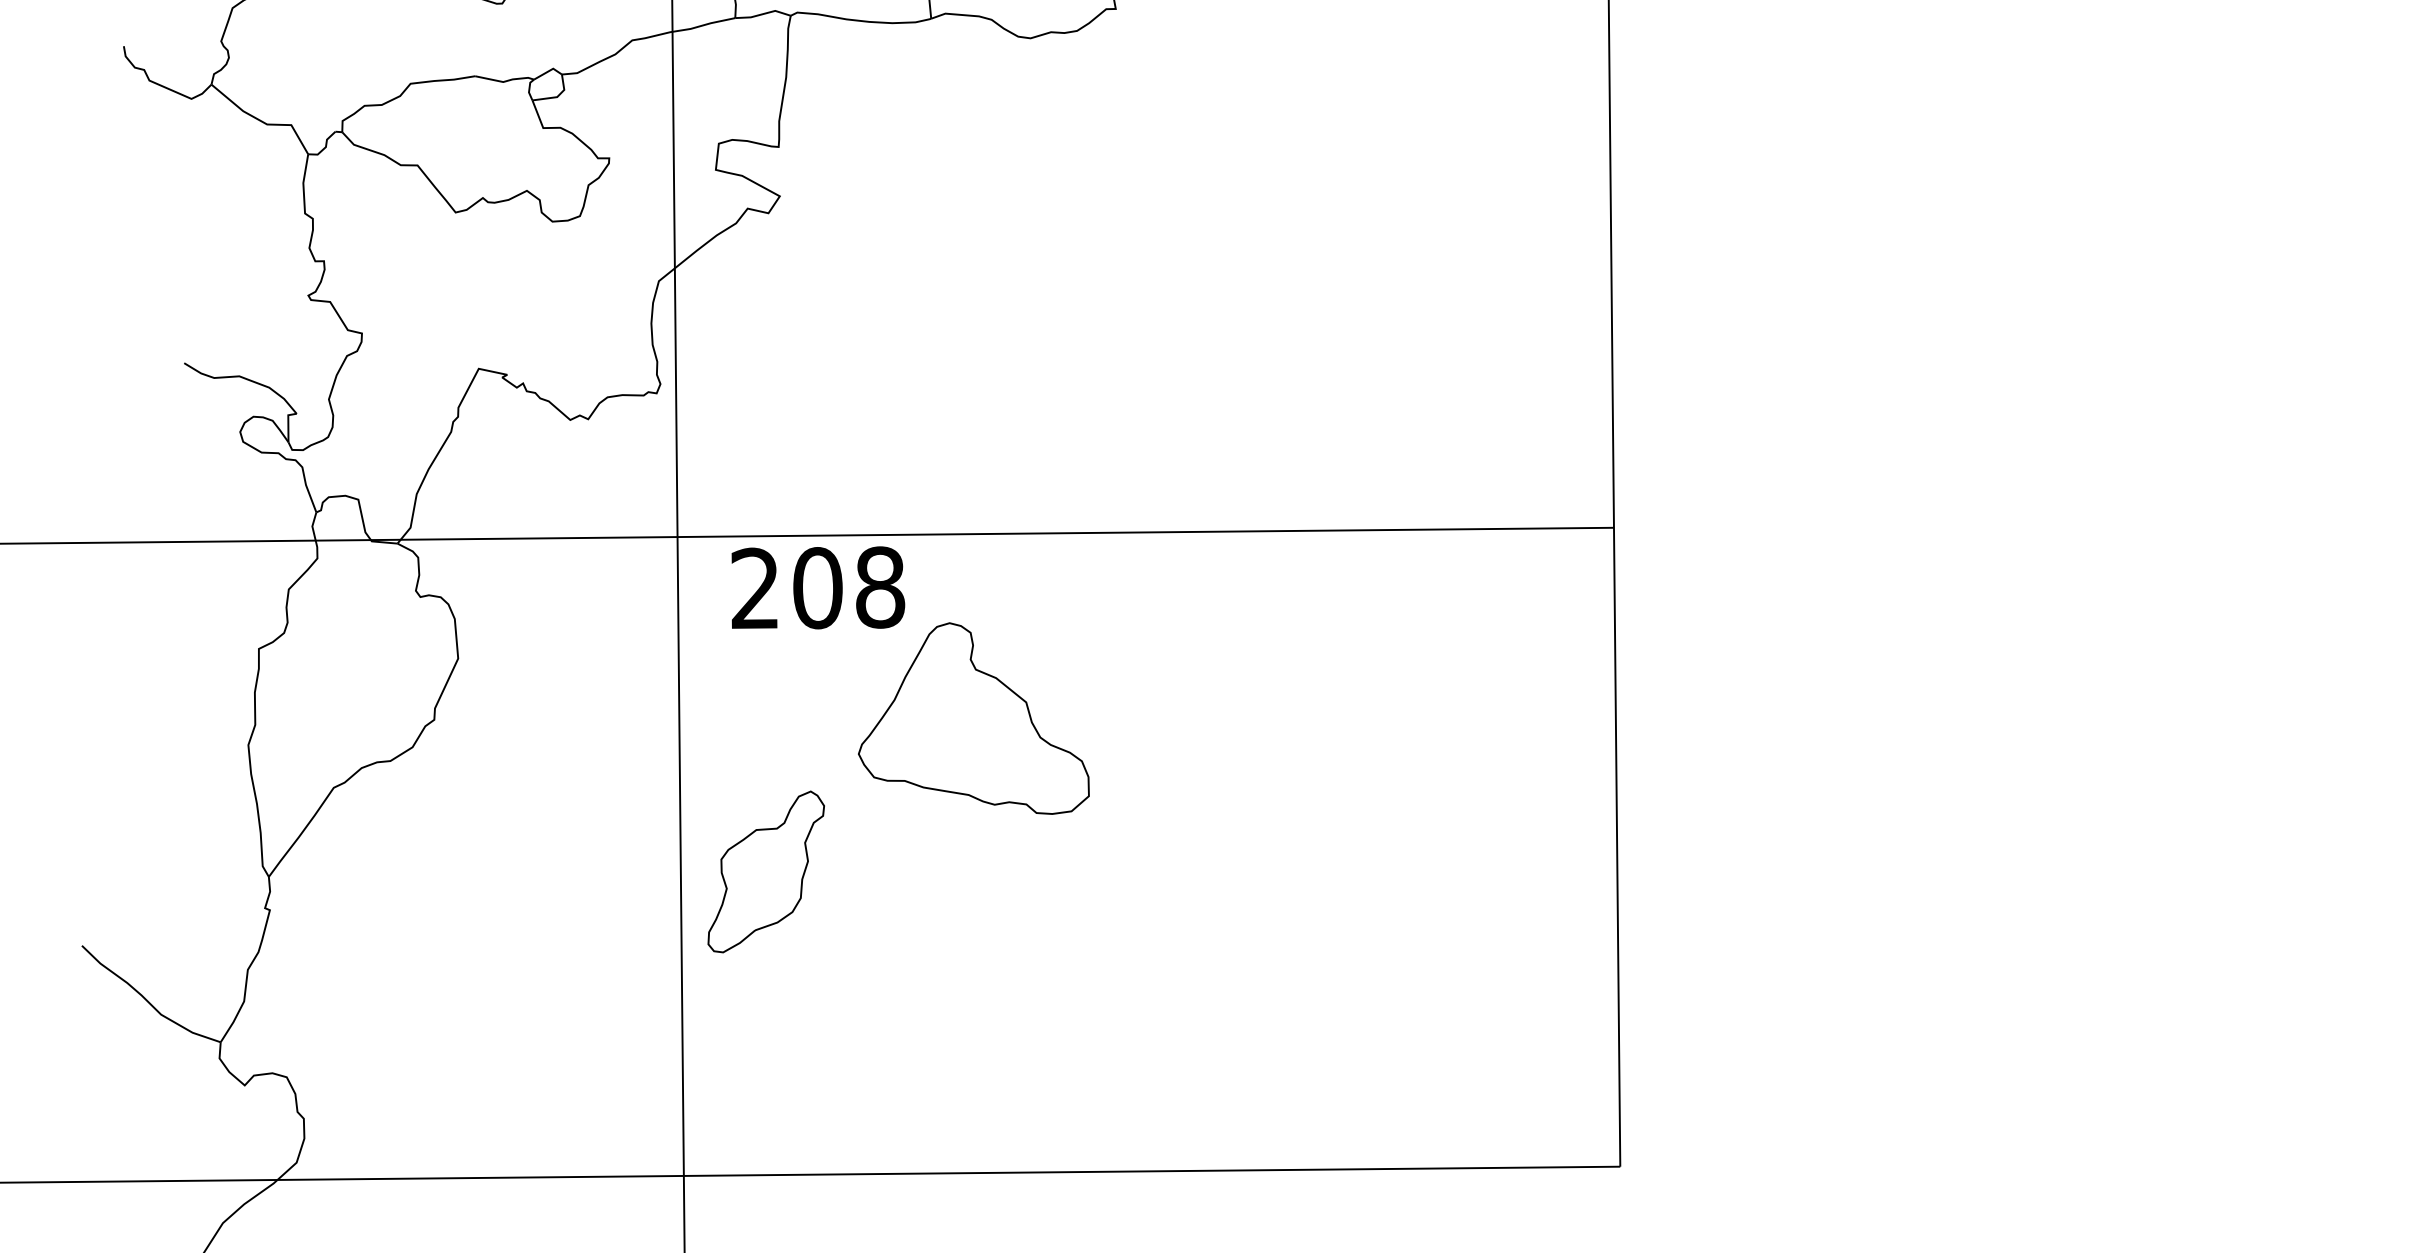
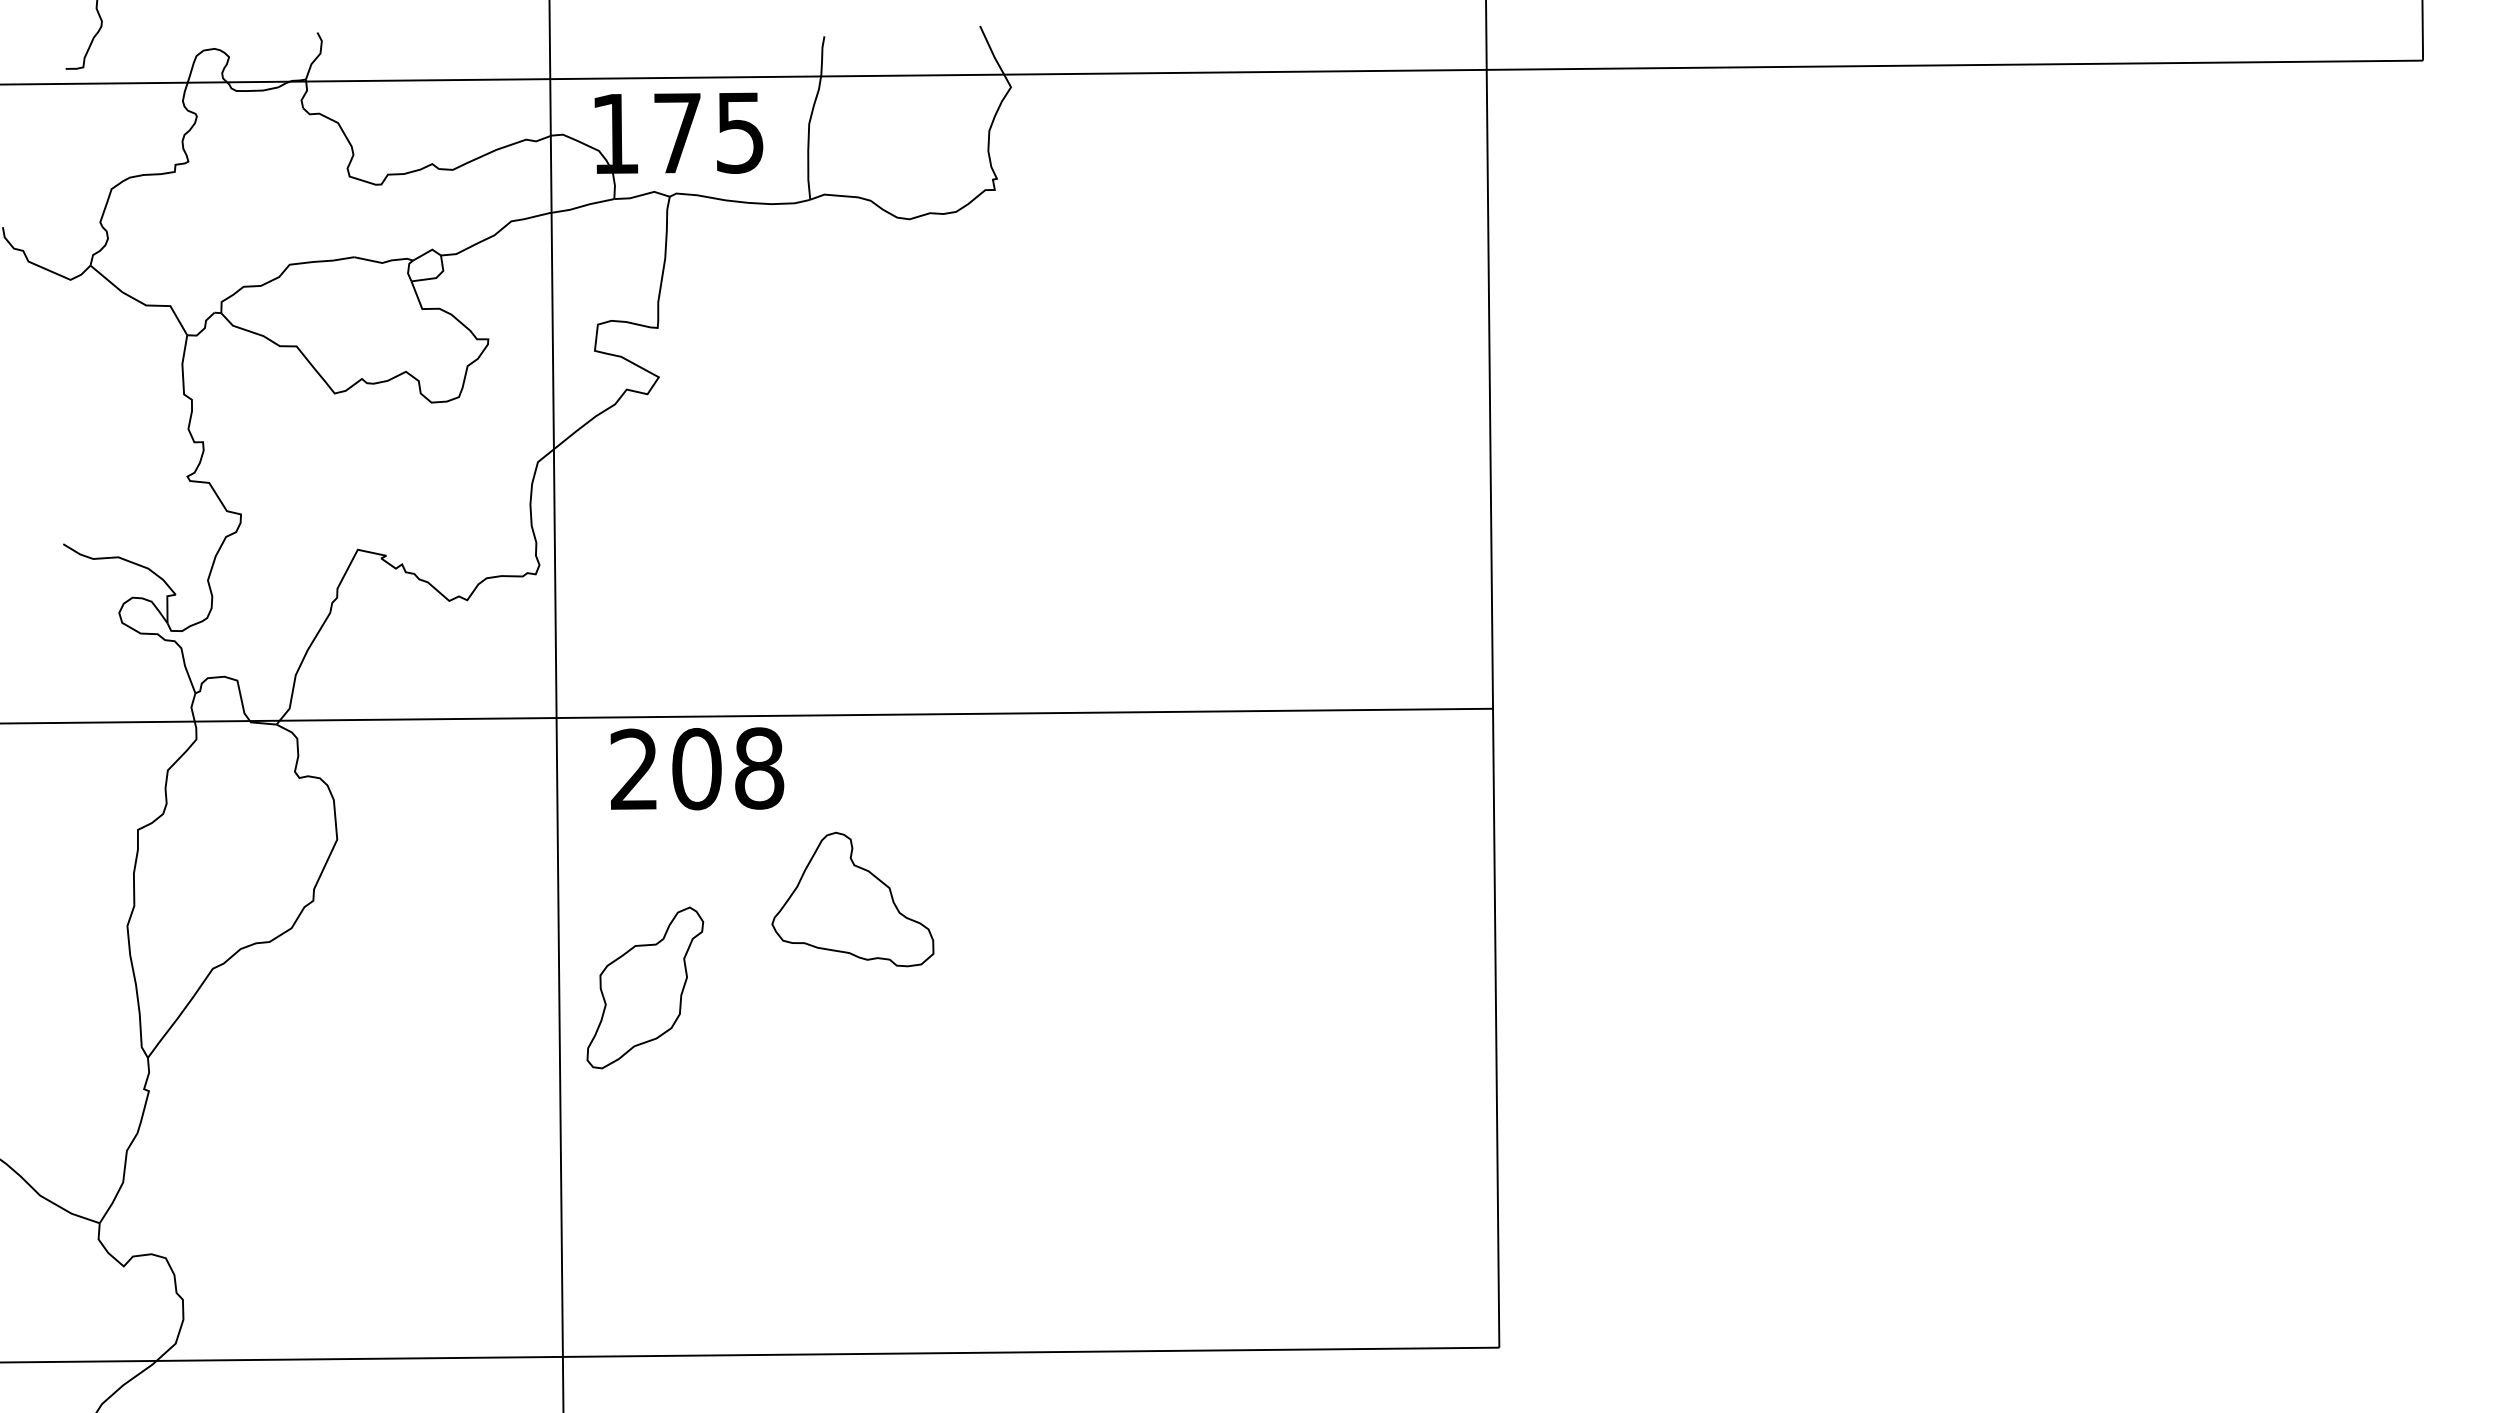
part: (973, 718) -> (852, 899), size x0.7
part: (766, 871) -> (645, 987), moved

